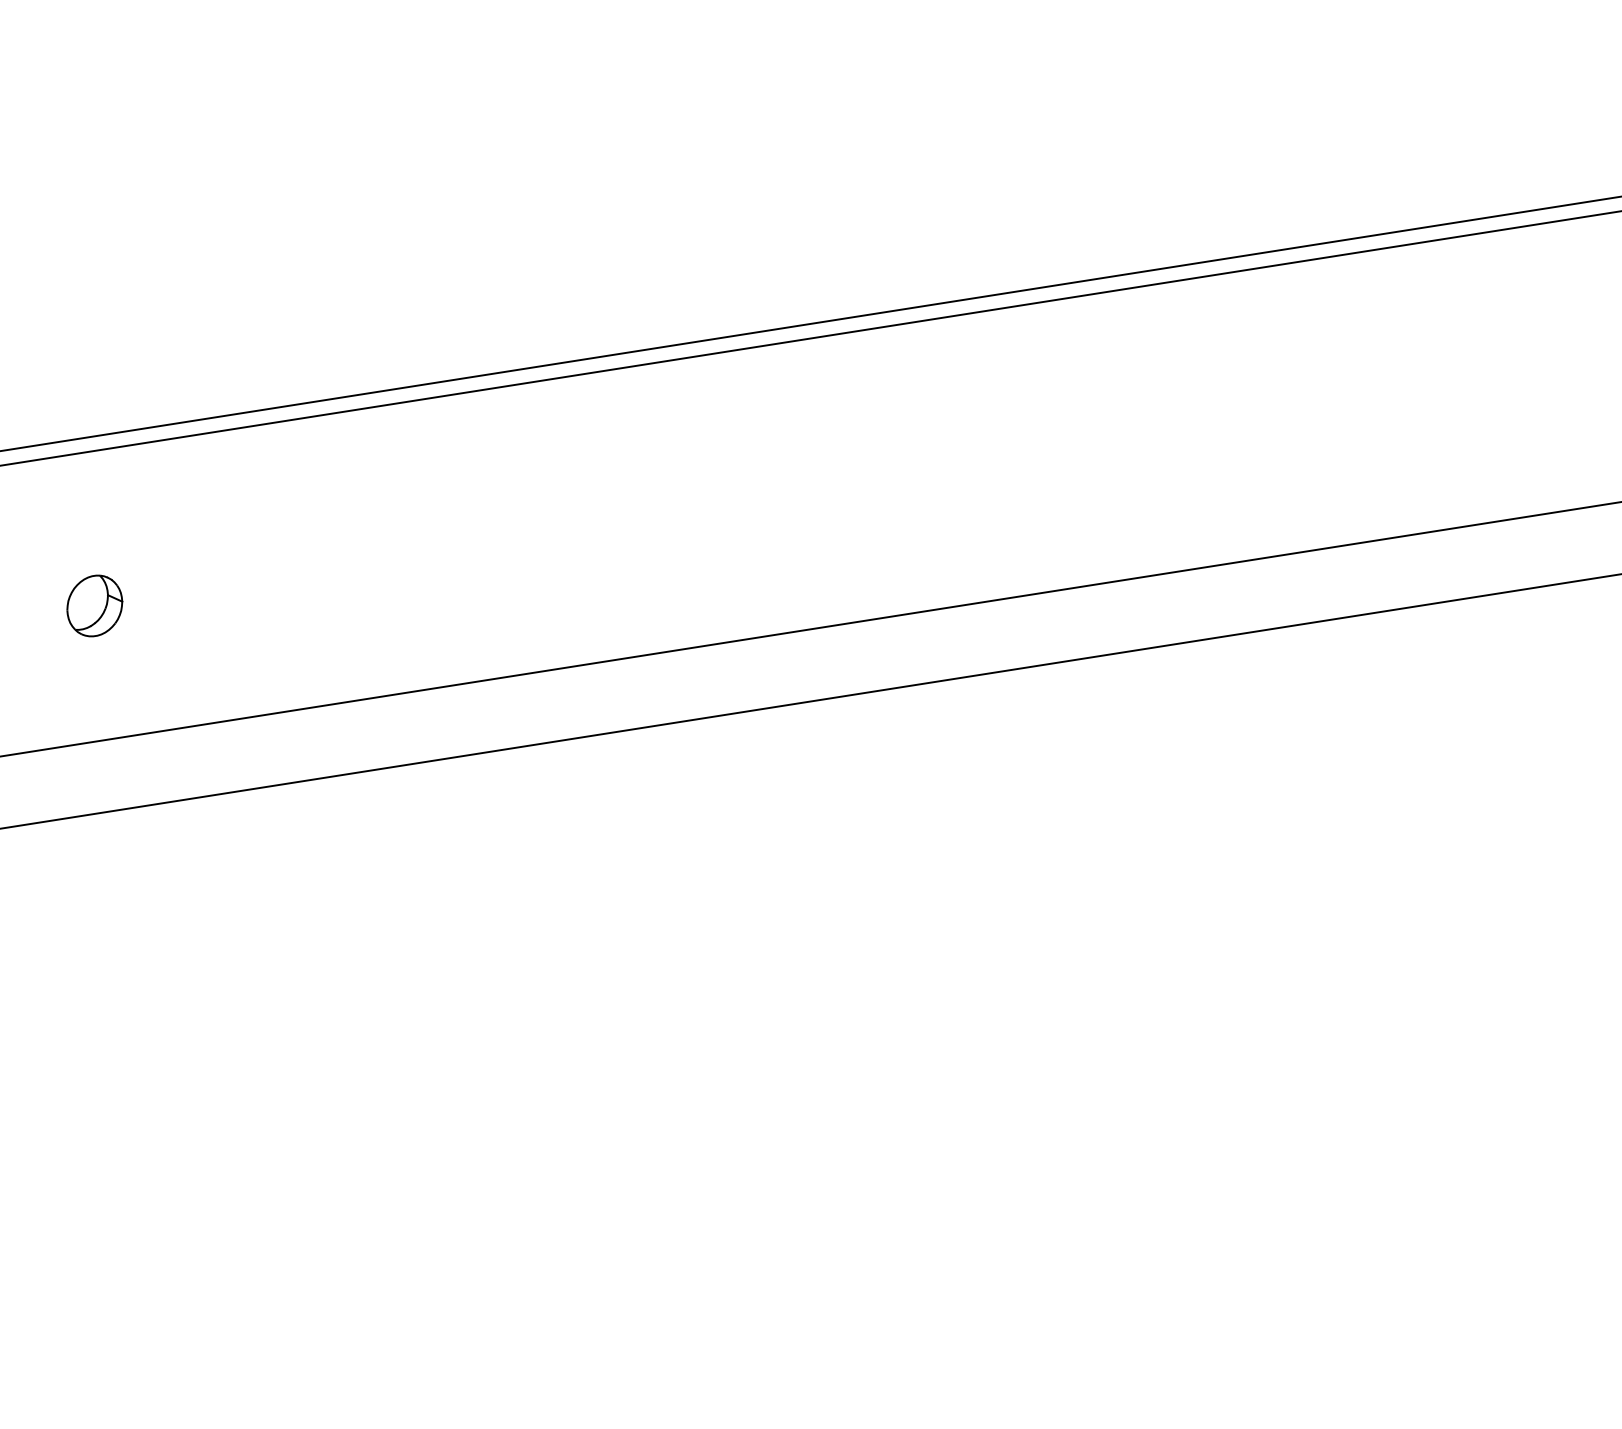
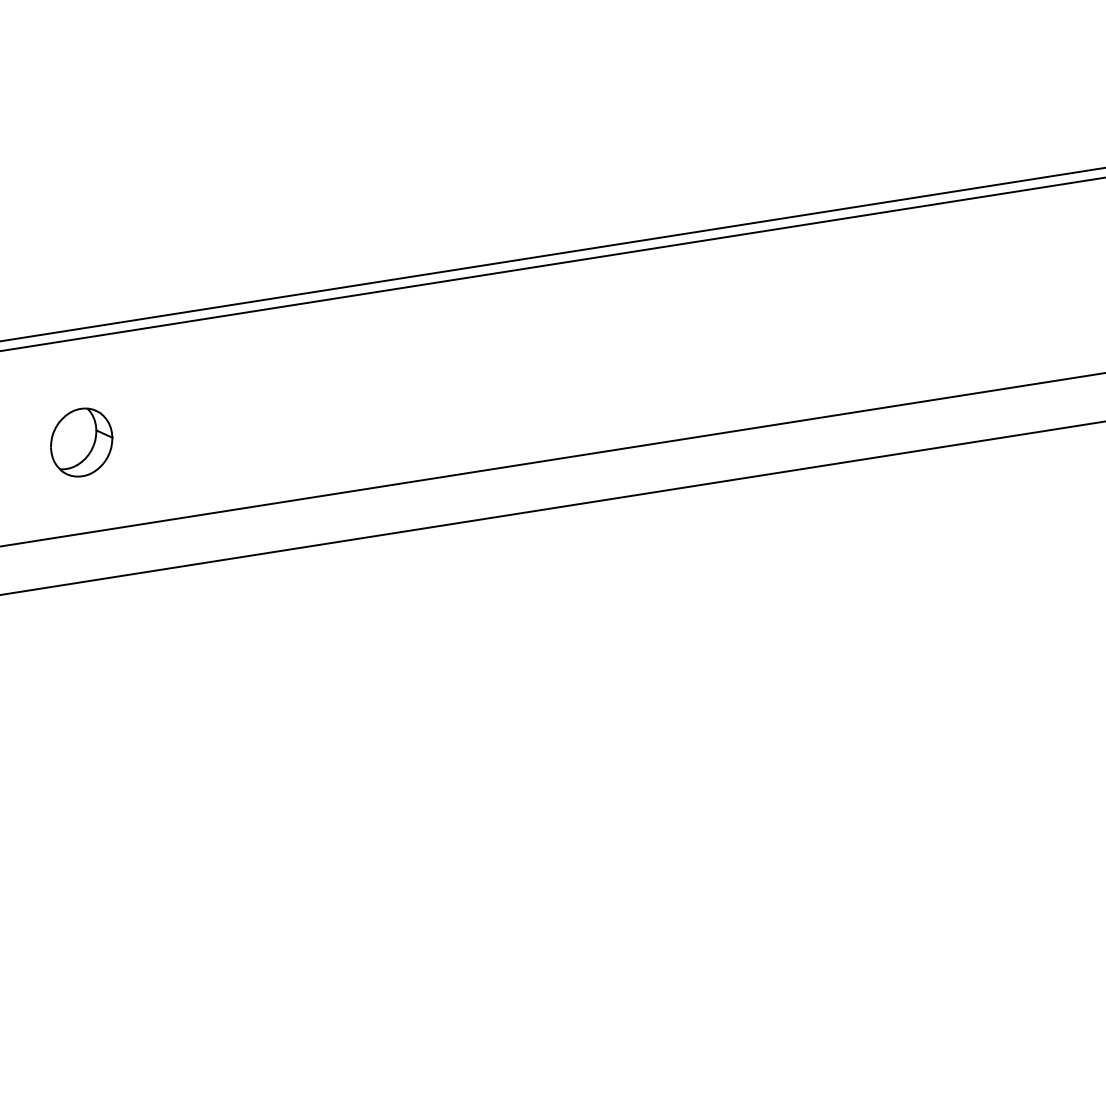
part: (94, 605) -> (81, 442), size x1.67

